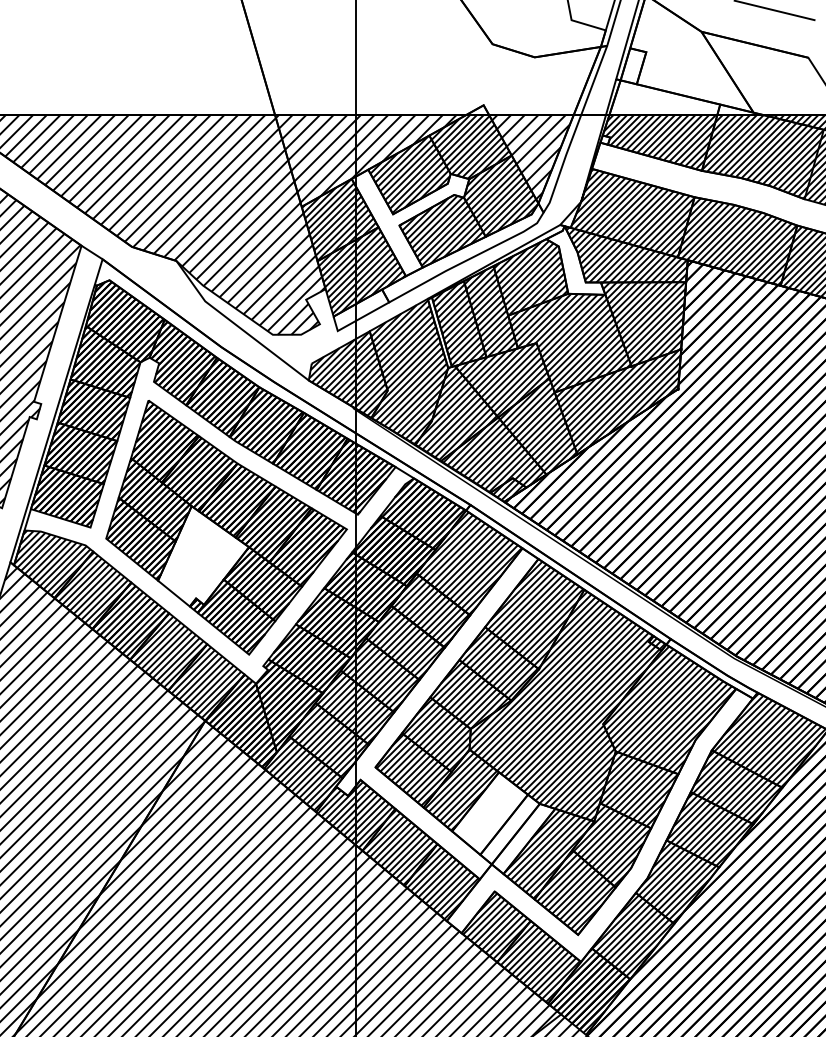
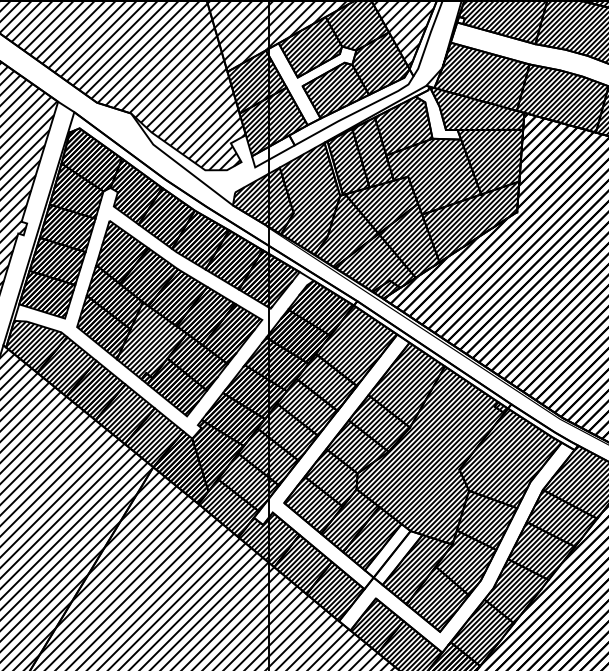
hatch: (202, 555) -> (151, 340), added
hatch: (490, 812) -> (372, 537), added

